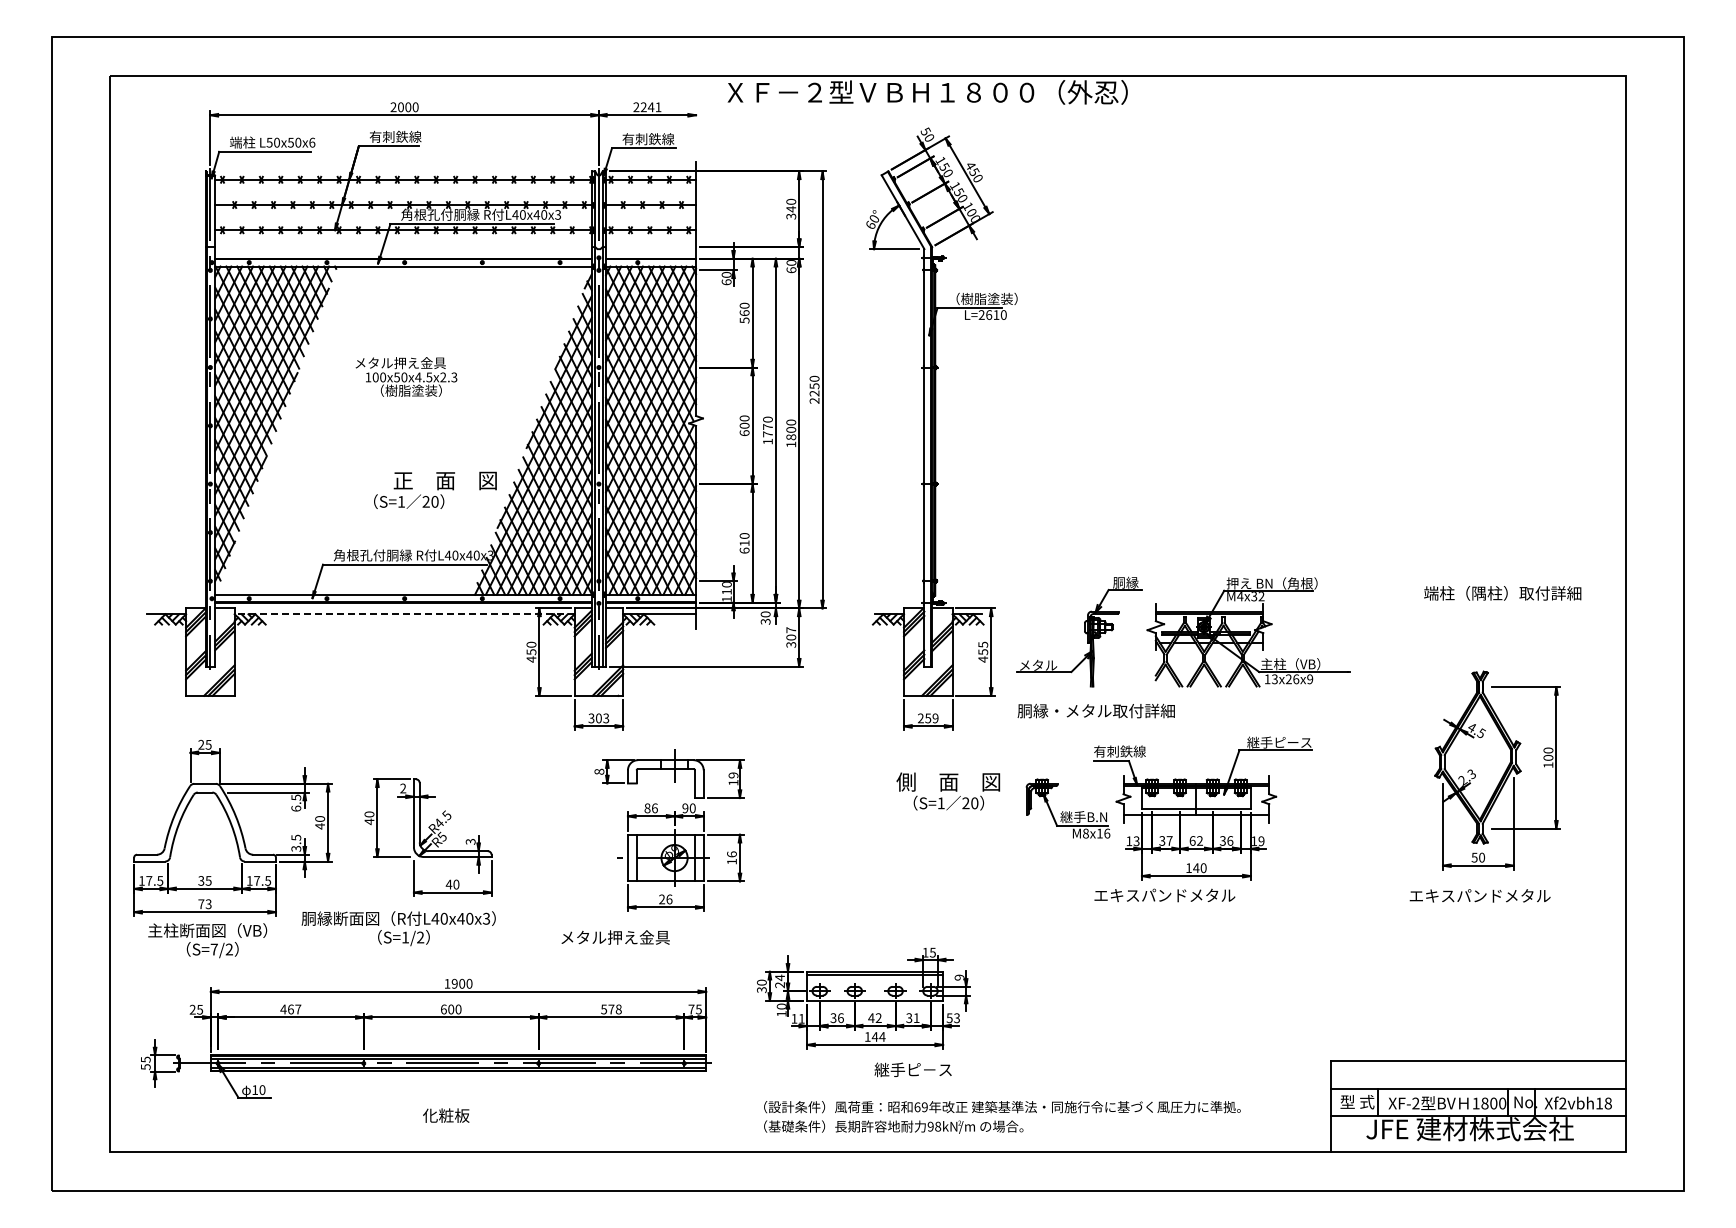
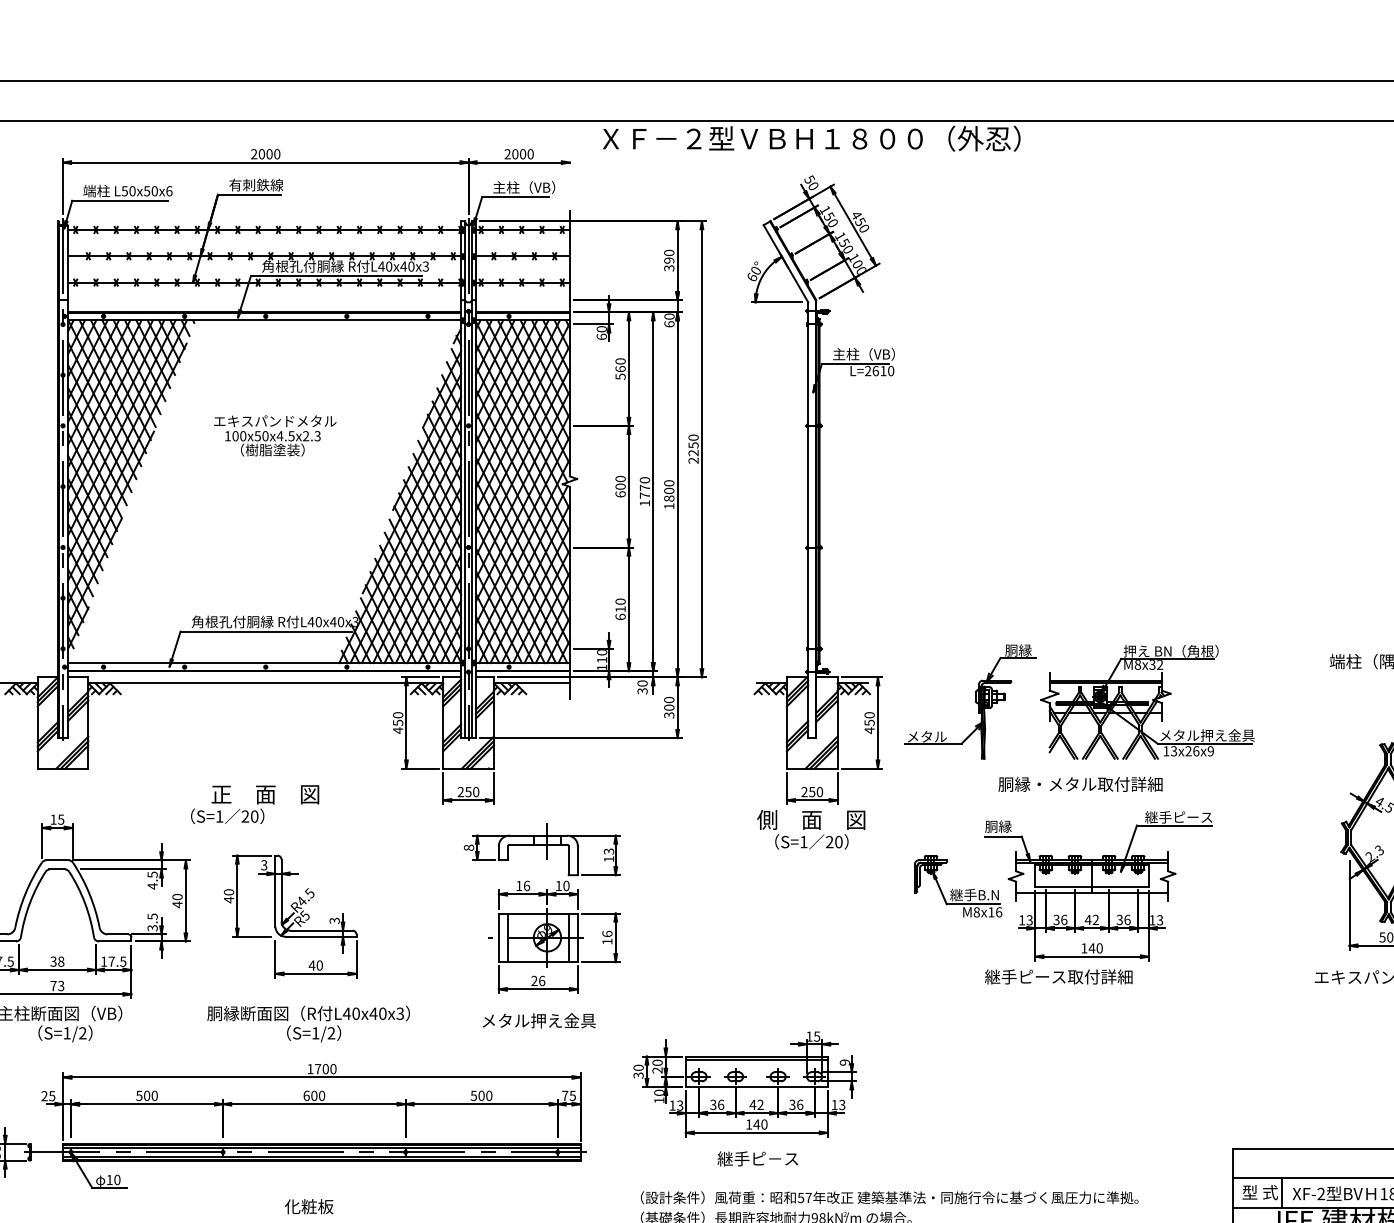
text: (650, 107) -> (522, 154), 2241 -> 2000
text: (651, 139) -> (523, 187), 有刺鉄線 -> 主柱（VB）
text: (791, 209) -> (669, 260), 340 -> 390
text: (982, 298) -> (868, 353), （樹脂塗装） -> 主柱（VB）
text: (413, 363) -> (275, 421), メタル押え金具 -> エキスパンドメタル
text: (435, 489) -> (255, 803), moved
text: (1240, 596) -> (1138, 664), M4x32 -> M8x32
line: (404, 614) -> (265, 683), dashed -> solid
text: (791, 630) -> (669, 700), 307 -> 300
text: (982, 644) -> (868, 714), 455 -> 450
text: (1306, 664) -> (1207, 735), 主柱（VB） -> メタル押え金具
text: (1095, 710) -> (1079, 783), moved
text: (598, 718) -> (468, 792), 303 -> 250
text: (935, 718) -> (819, 792), 259 -> 250
text: (201, 744) -> (53, 819), 25 -> 15
text: (1119, 751) -> (1011, 826), 有刺鉄線 -> 胴縁
text: (733, 775) -> (608, 851), 19 -> 13
text: (403, 788) -> (264, 865), 2 -> 3
text: (948, 791) -> (811, 829), moved
text: (296, 808) -> (152, 886), 6.5 -> 4.5
text: (647, 808) -> (519, 886), 86 -> 16
text: (685, 808) -> (558, 886), 90 -> 10
text: (1169, 840) -> (1064, 919), 37 -> 36
text: (1192, 840) -> (1088, 919), 62 -> 42
text: (1261, 841) -> (1160, 920), 19 -> 13
text: (208, 880) -> (61, 961), 35 -> 38
text: (1164, 895) -> (1058, 976), エキスパンドメタル -> 継手ピース取付詳細
text: (398, 928) -> (308, 1023), moved
text: (615, 937) -> (539, 1020), moved
text: (213, 949) -> (66, 1033), S=7/2 -> S=1/2
text: (779, 977) -> (656, 1062), 24 -> 20
text: (454, 983) -> (317, 1068), 1900 -> 1700
text: (290, 1009) -> (146, 1095), 467 -> 500
text: (614, 1009) -> (484, 1095), 578 -> 500
text: (801, 1018) -> (679, 1105), 11 -> 13
text: (916, 1018) -> (799, 1105), 31 -> 36
text: (949, 1018) -> (834, 1105), 53 -> 13
text: (882, 1036) -> (764, 1124), 144 -> 140
text: (912, 1069) -> (757, 1158), moved
text: (920, 1107) -> (804, 1198), 69 -> 57

